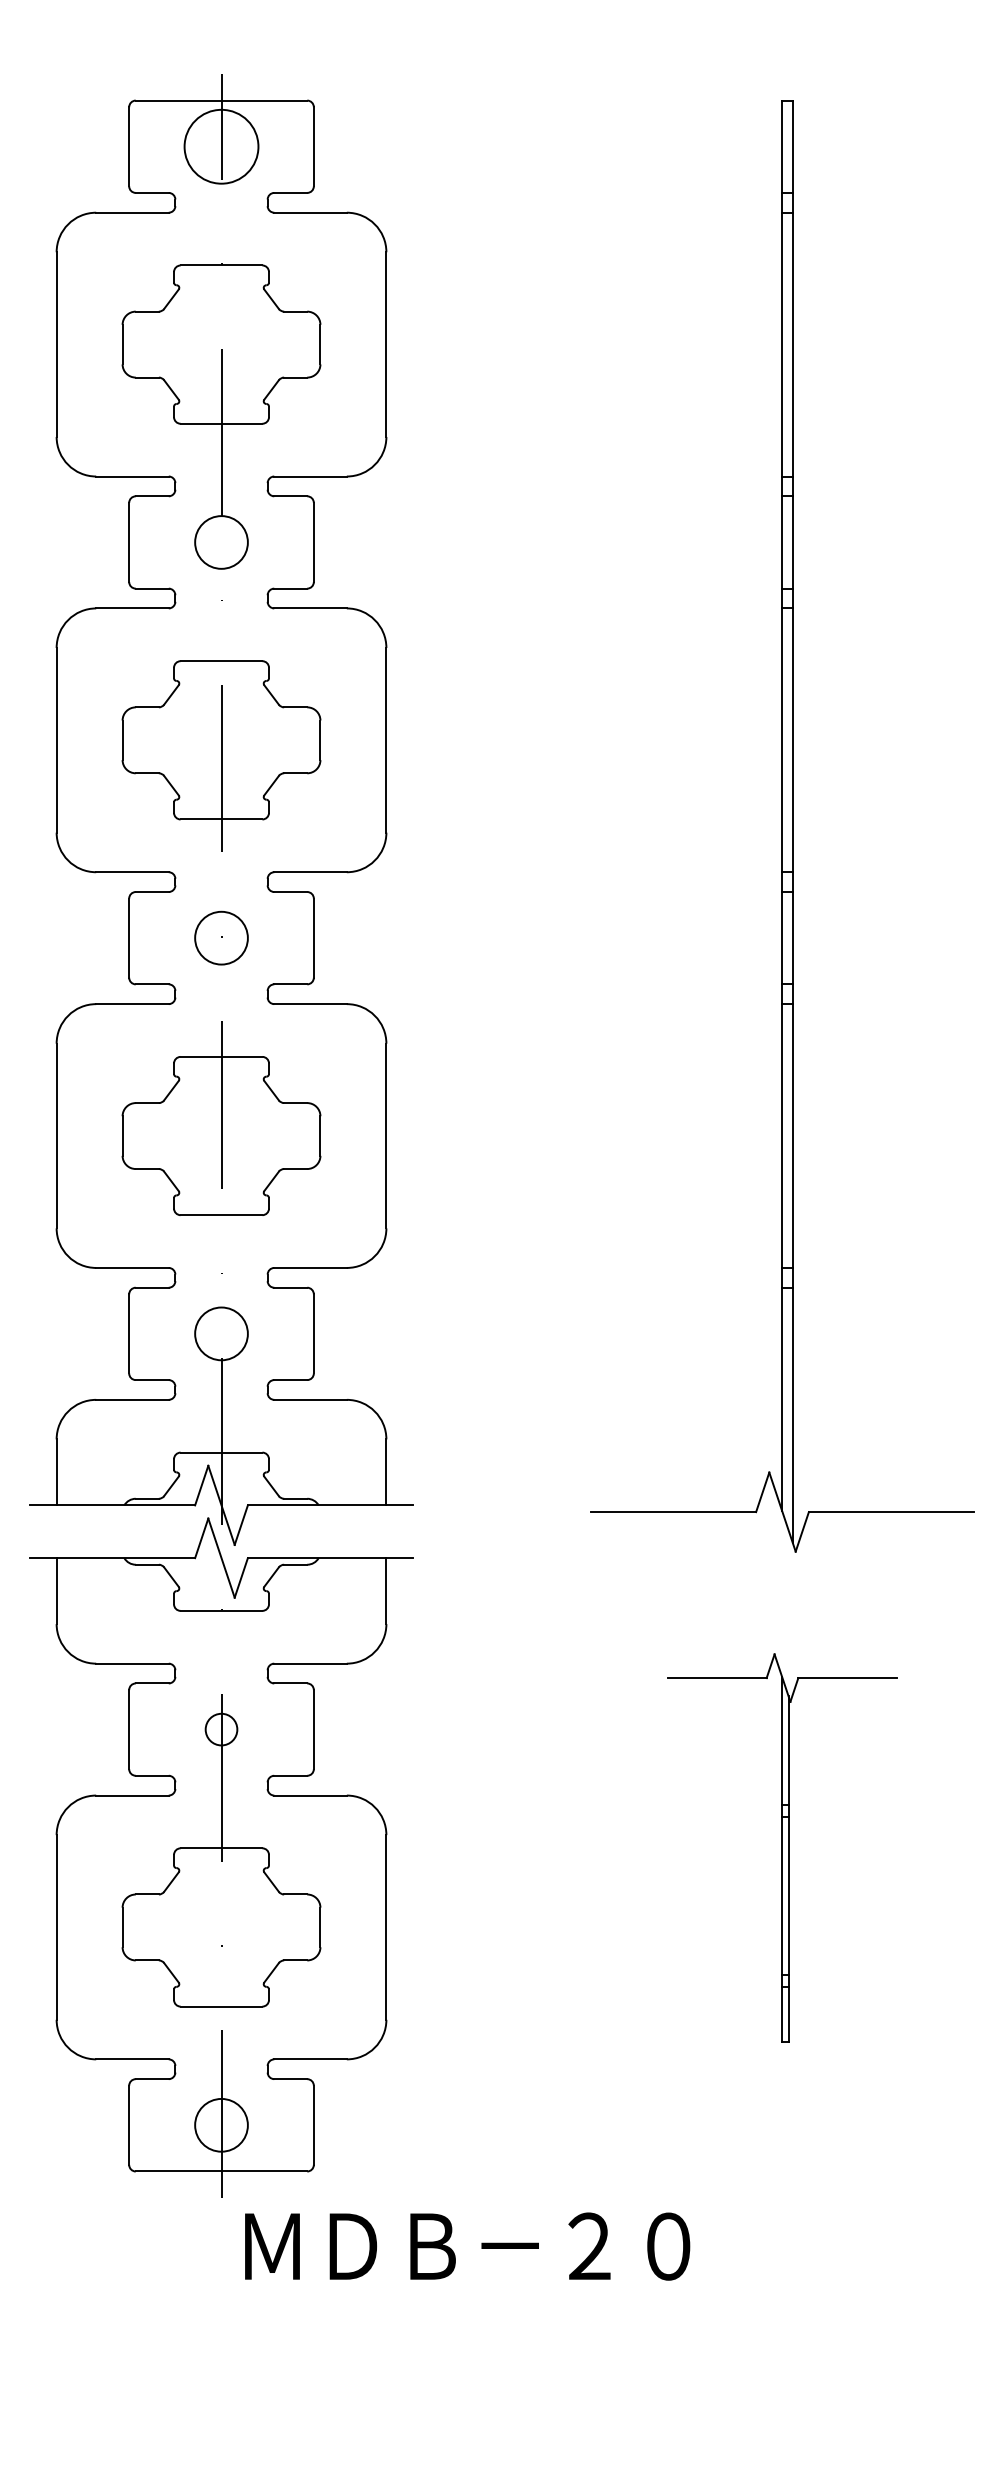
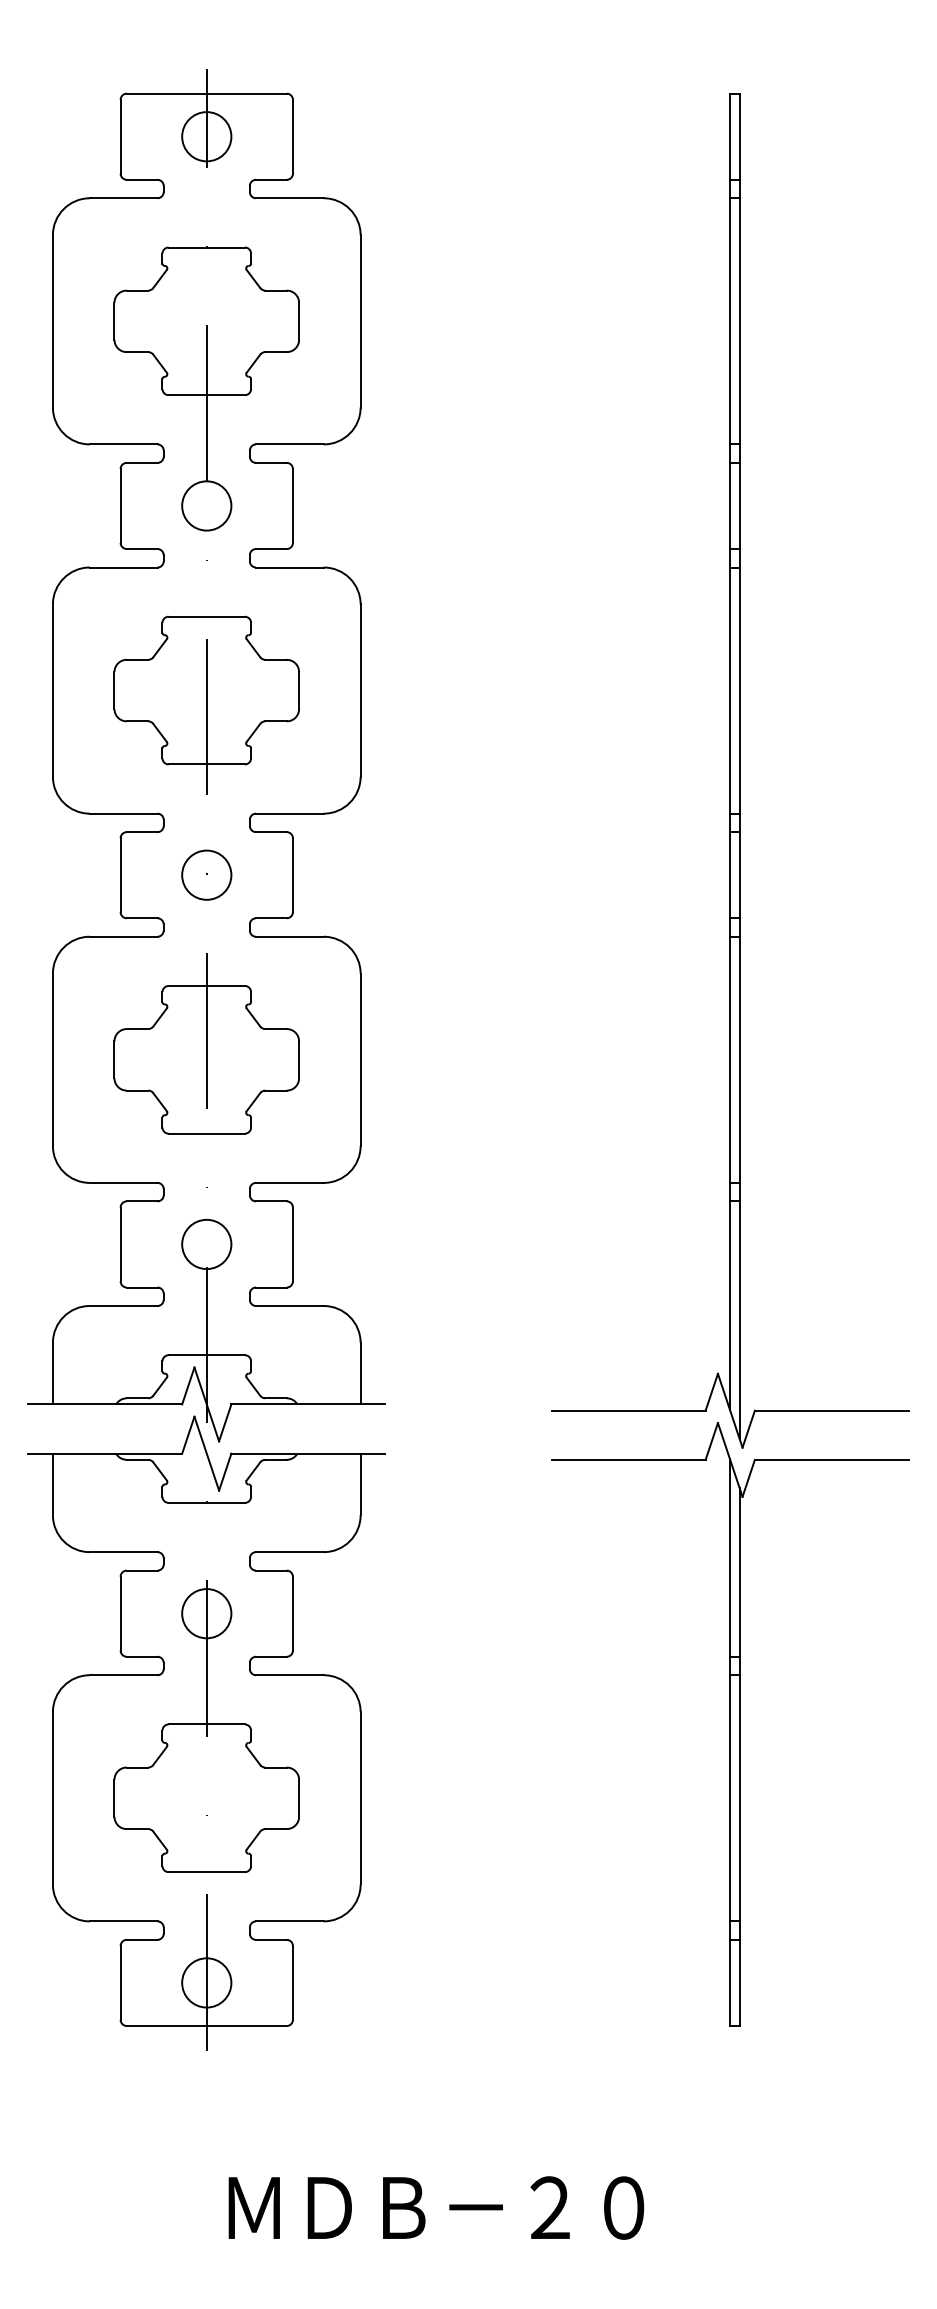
circle: (221, 146) -> (206, 136), size x0.71
circle: (221, 1729) -> (206, 1613), size x1.67
part: (782, 1847) -> (730, 1723), size x1.67
text: (467, 2246) -> (436, 2207), moved

